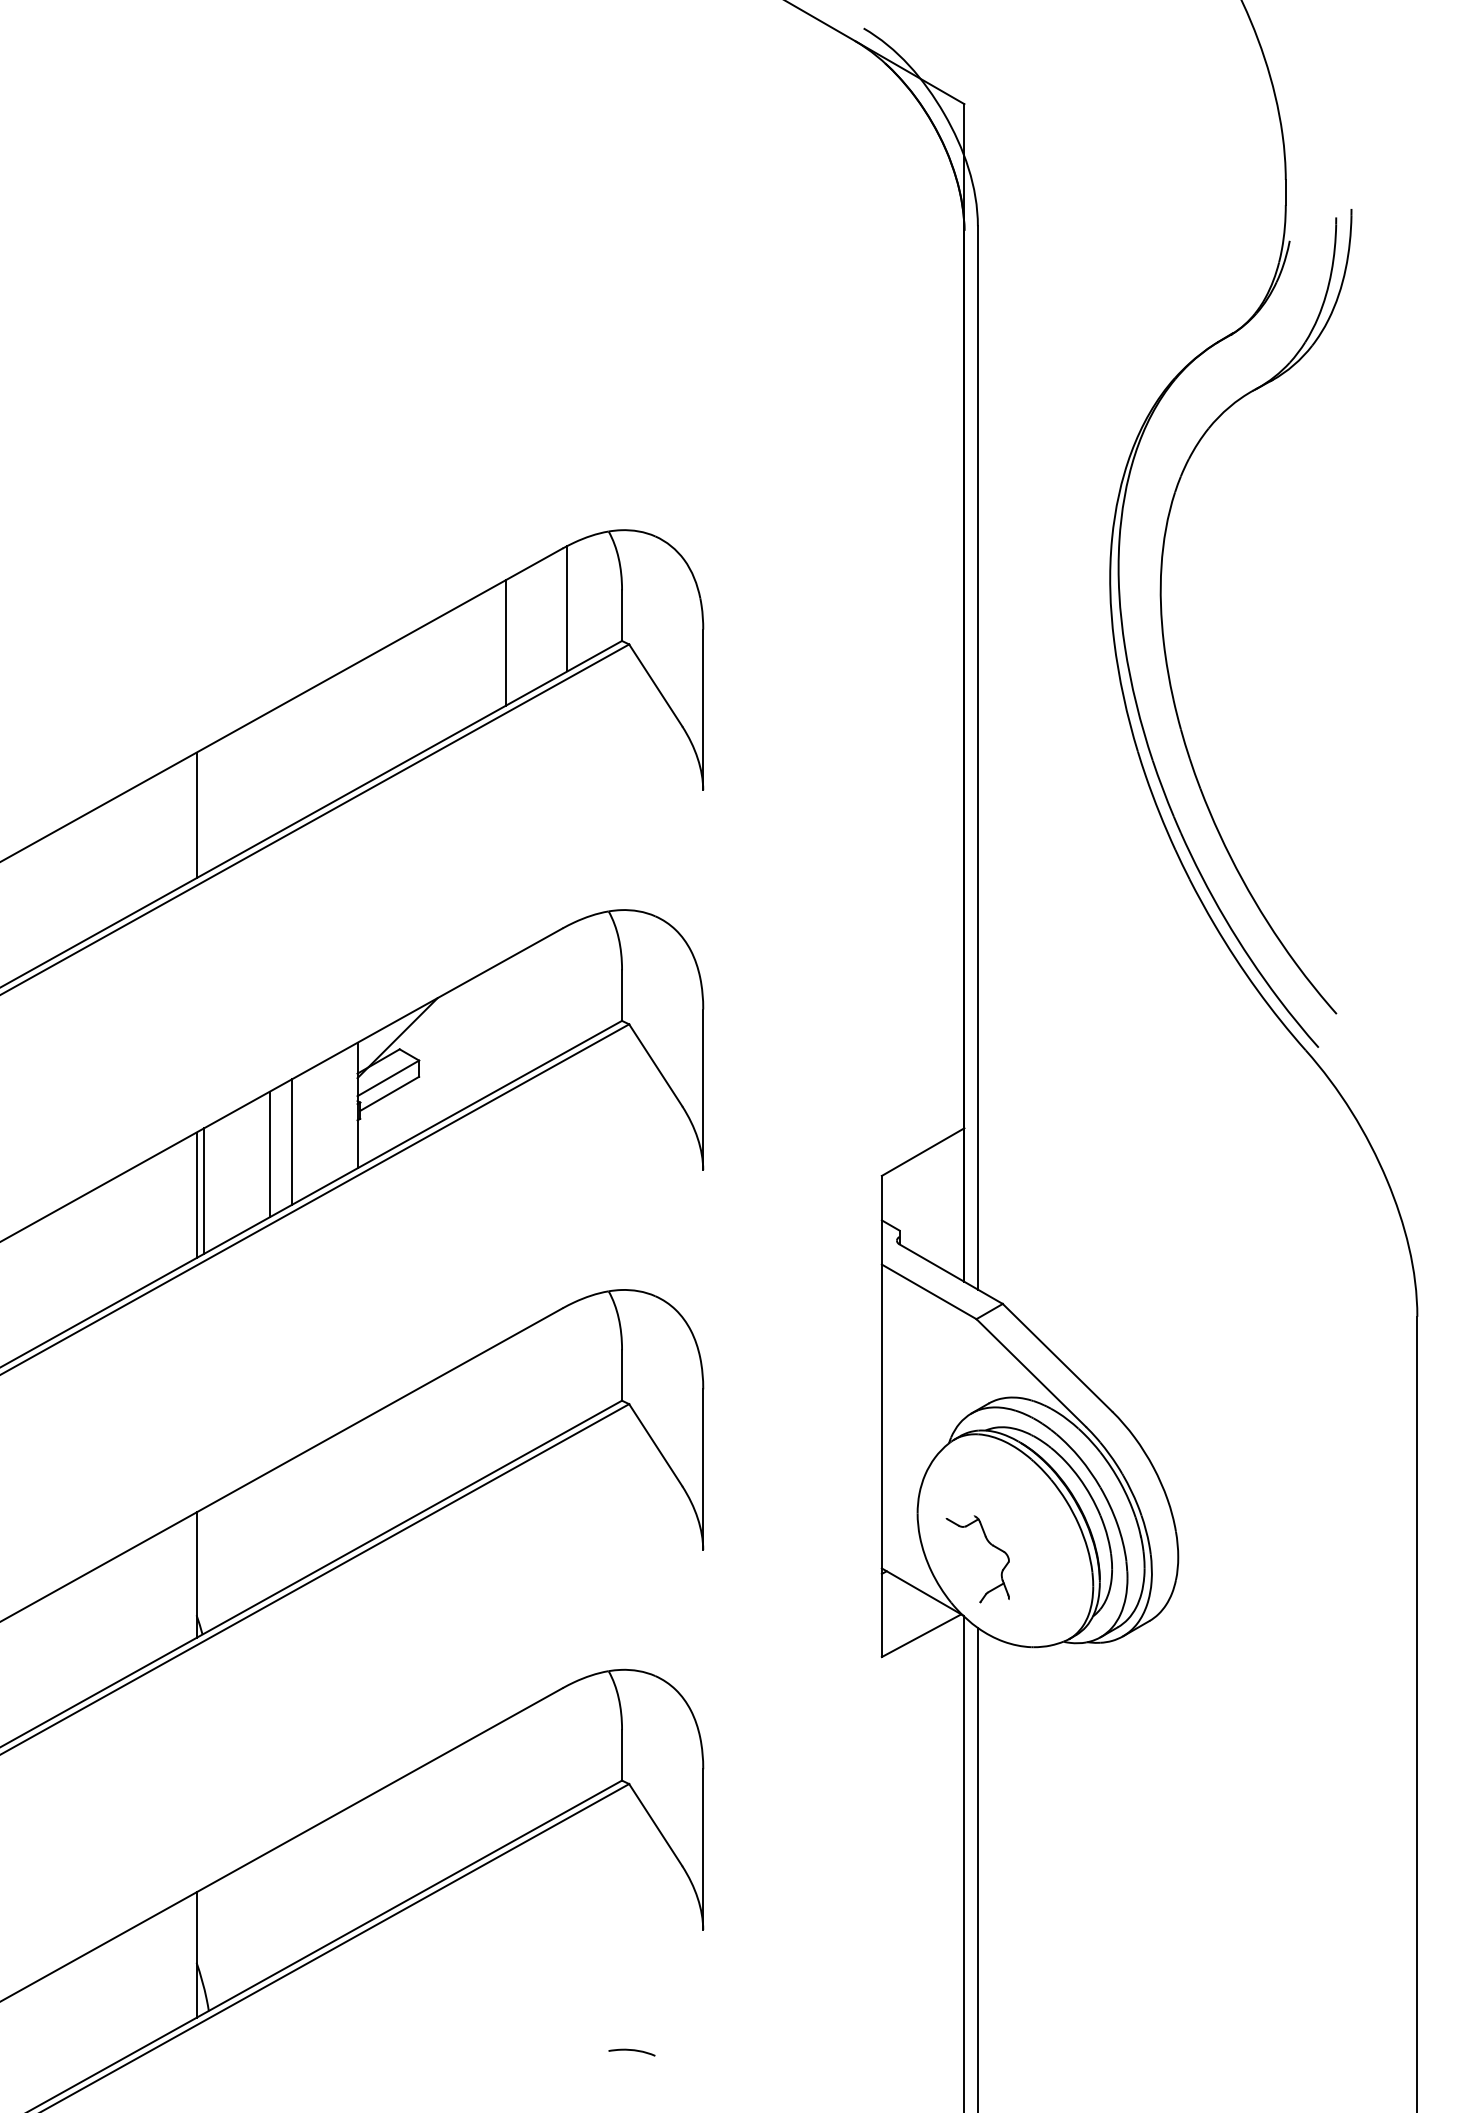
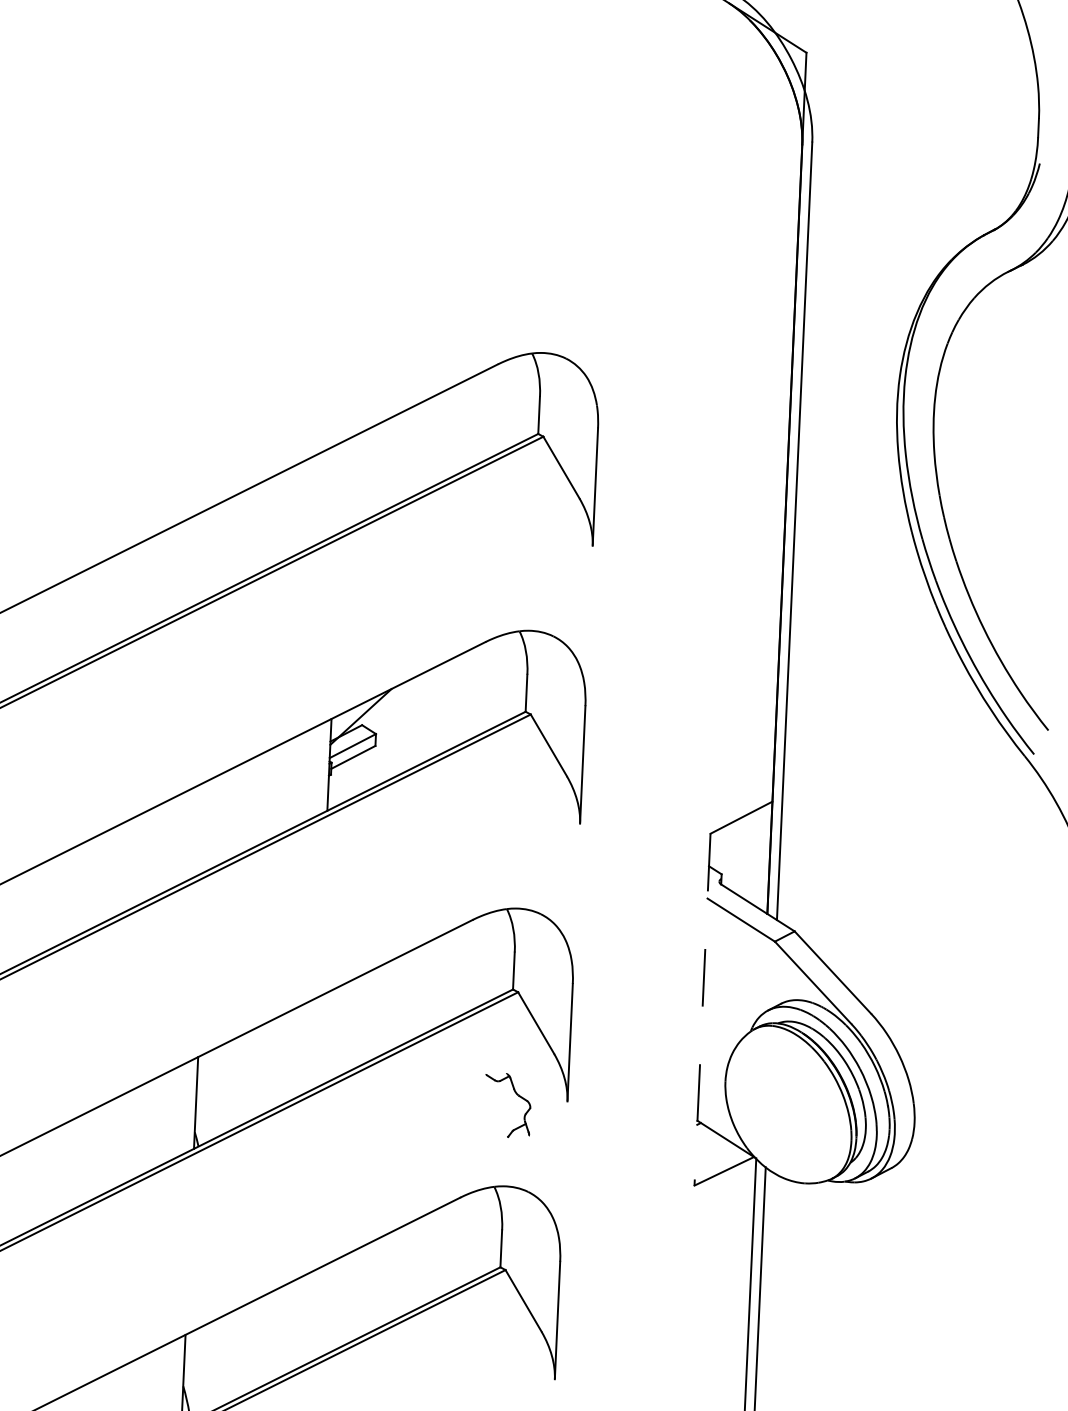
line: (567, 608) -> (499, 408), removed
line: (506, 642) -> (453, 431), removed
line: (196, 815) -> (221, 547), removed
line: (291, 1142) -> (279, 789), removed
line: (269, 1154) -> (263, 797), removed
line: (204, 1190) -> (214, 821), removed
line: (196, 1195) -> (208, 825), removed
line: (881, 1416) -> (702, 1009), solid -> dashed
part: (991, 1545) -> (518, 1095), moved

